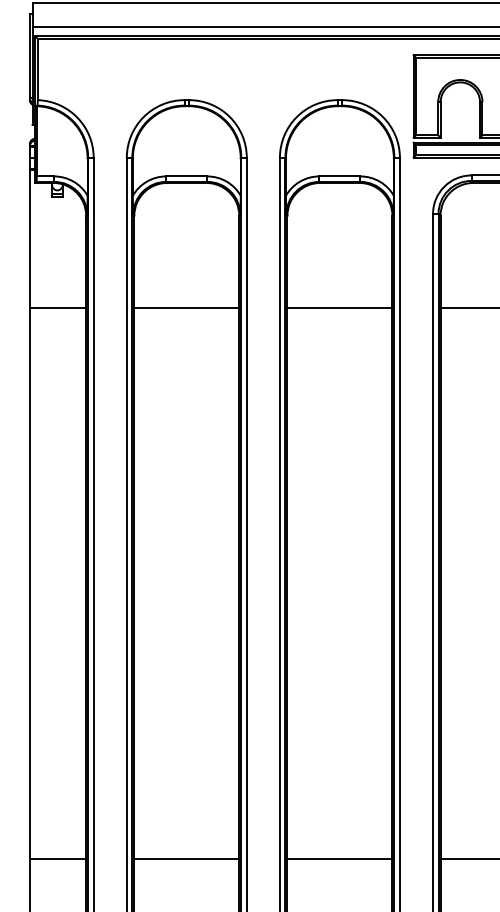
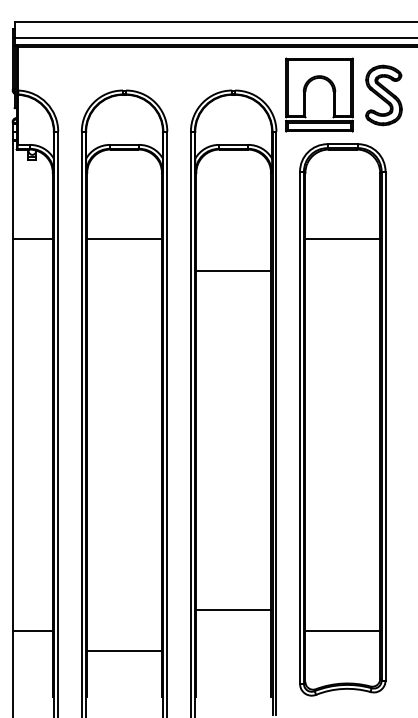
line: (339, 309) -> (233, 271), moved
line: (186, 859) -> (124, 651), moved
line: (339, 859) -> (233, 610), moved

